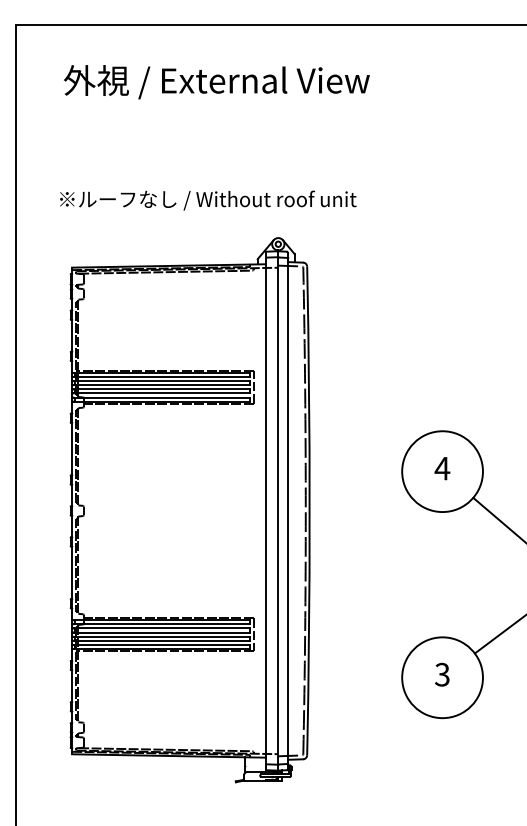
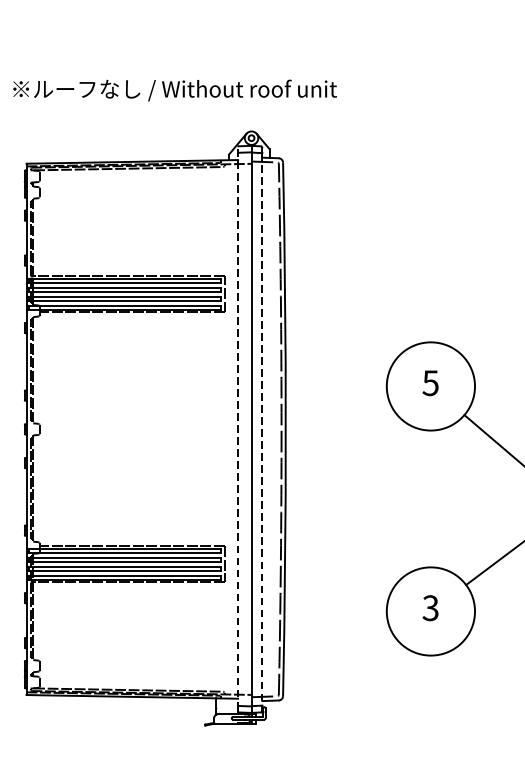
text: (442, 468) -> (430, 383), 4 -> 5
line: (265, 509) -> (237, 427), solid -> dashed
line: (288, 510) -> (262, 428), solid -> dashed

